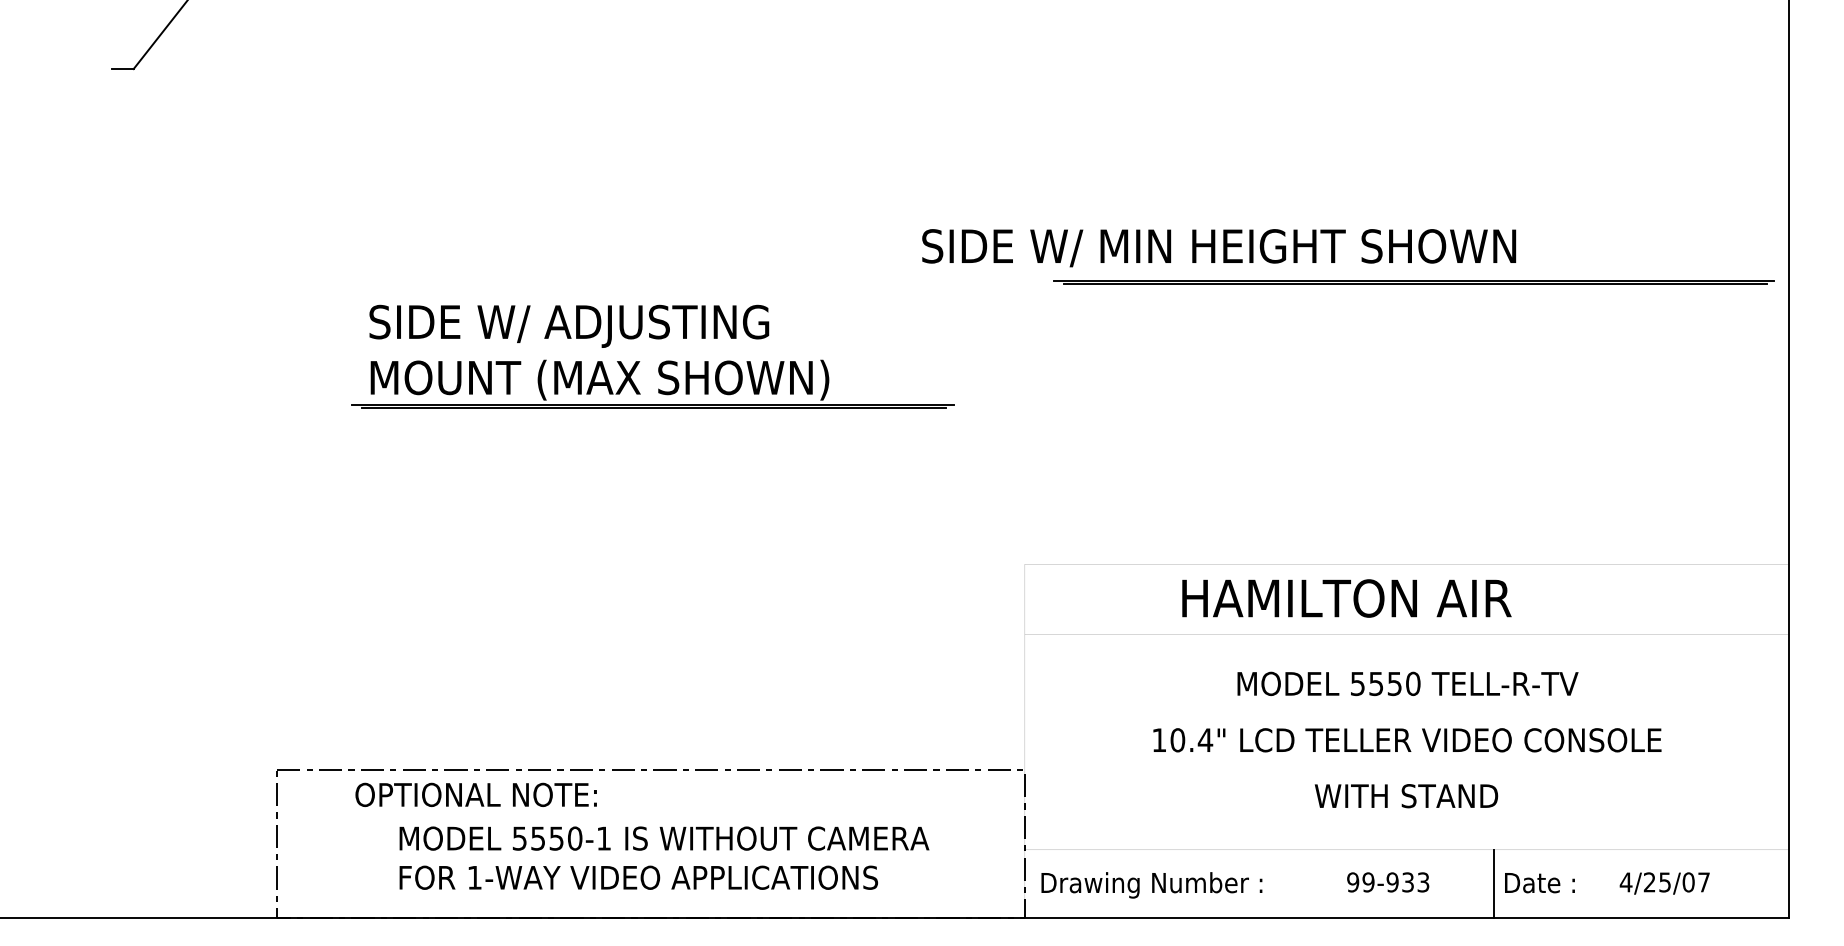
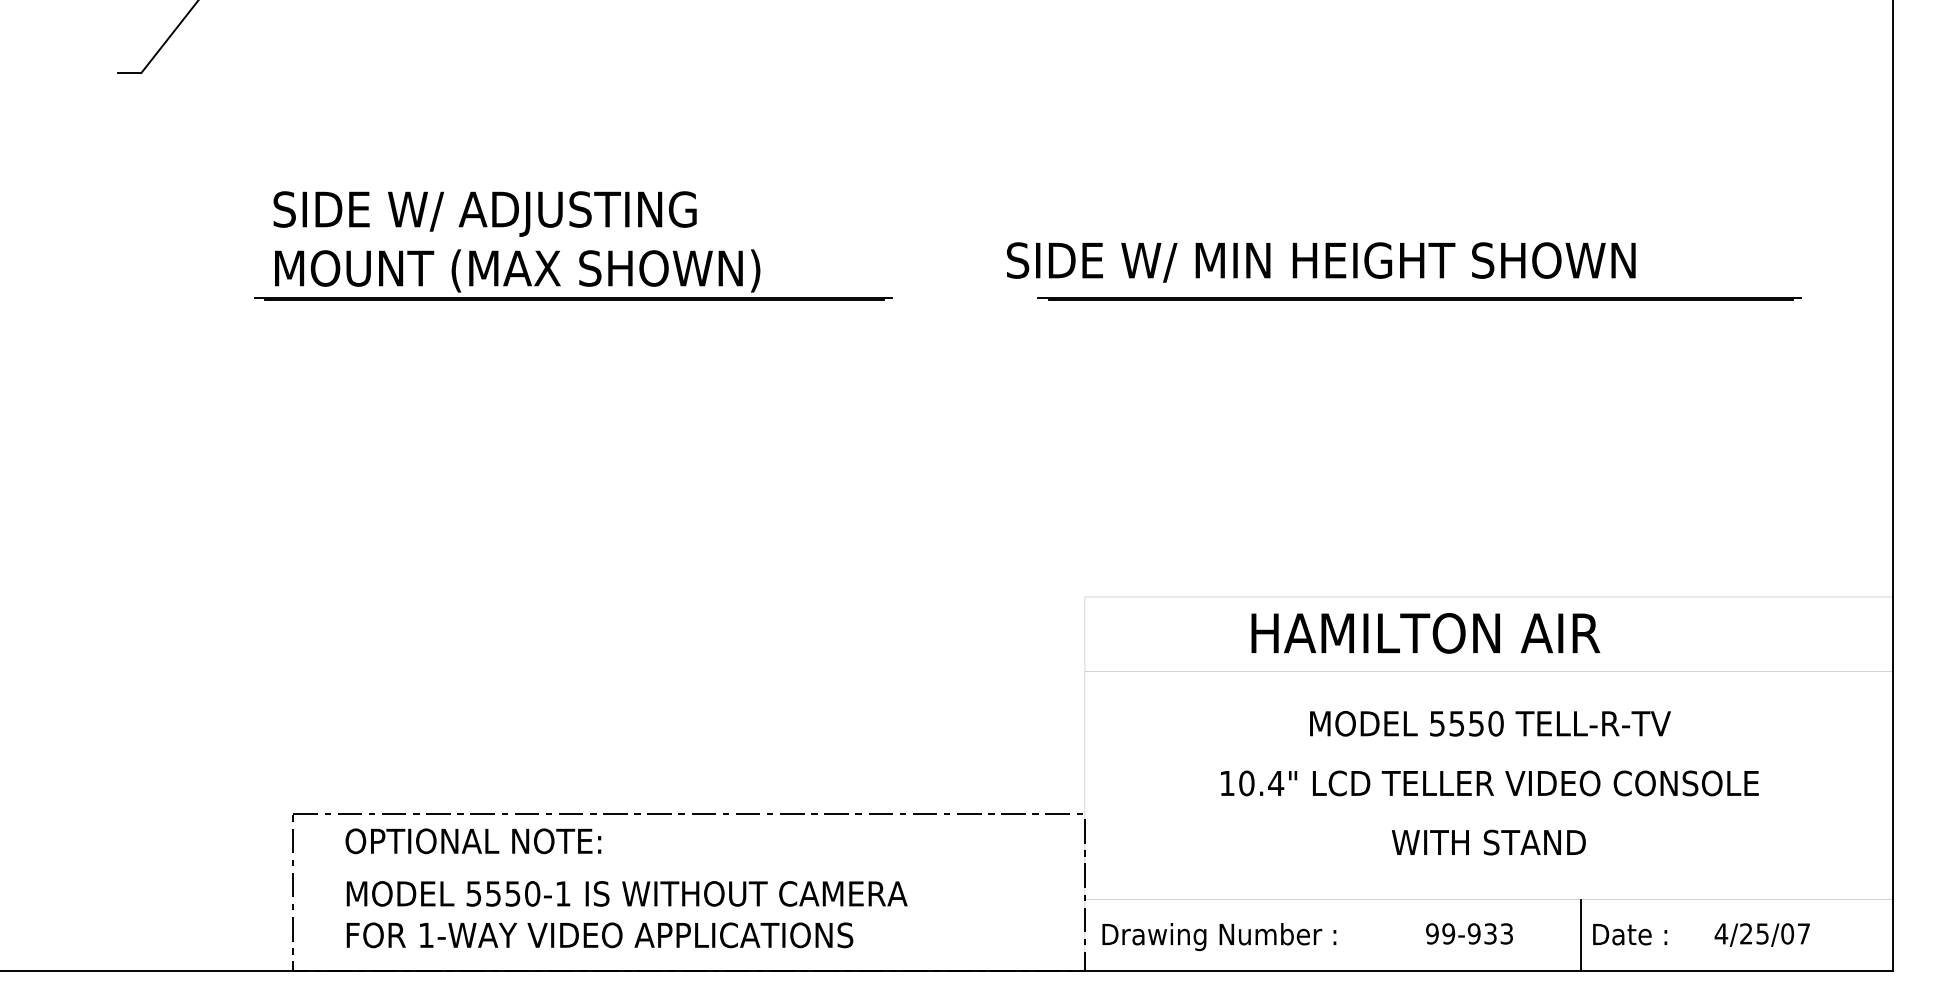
text: (1219, 248) -> (1321, 262), moved
line: (1413, 281) -> (1419, 297), moved
part: (660, 363) -> (581, 253), moved
text: (475, 794) -> (472, 840), moved
text: (664, 857) -> (627, 913), moved

